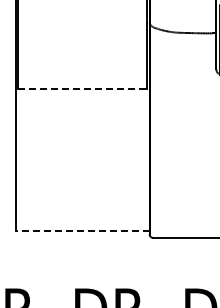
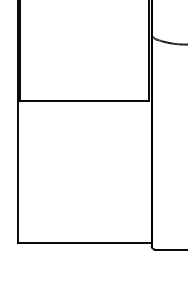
line: (82, 89) -> (84, 101), dashed -> solid
line: (83, 231) -> (85, 243), dashed -> solid

